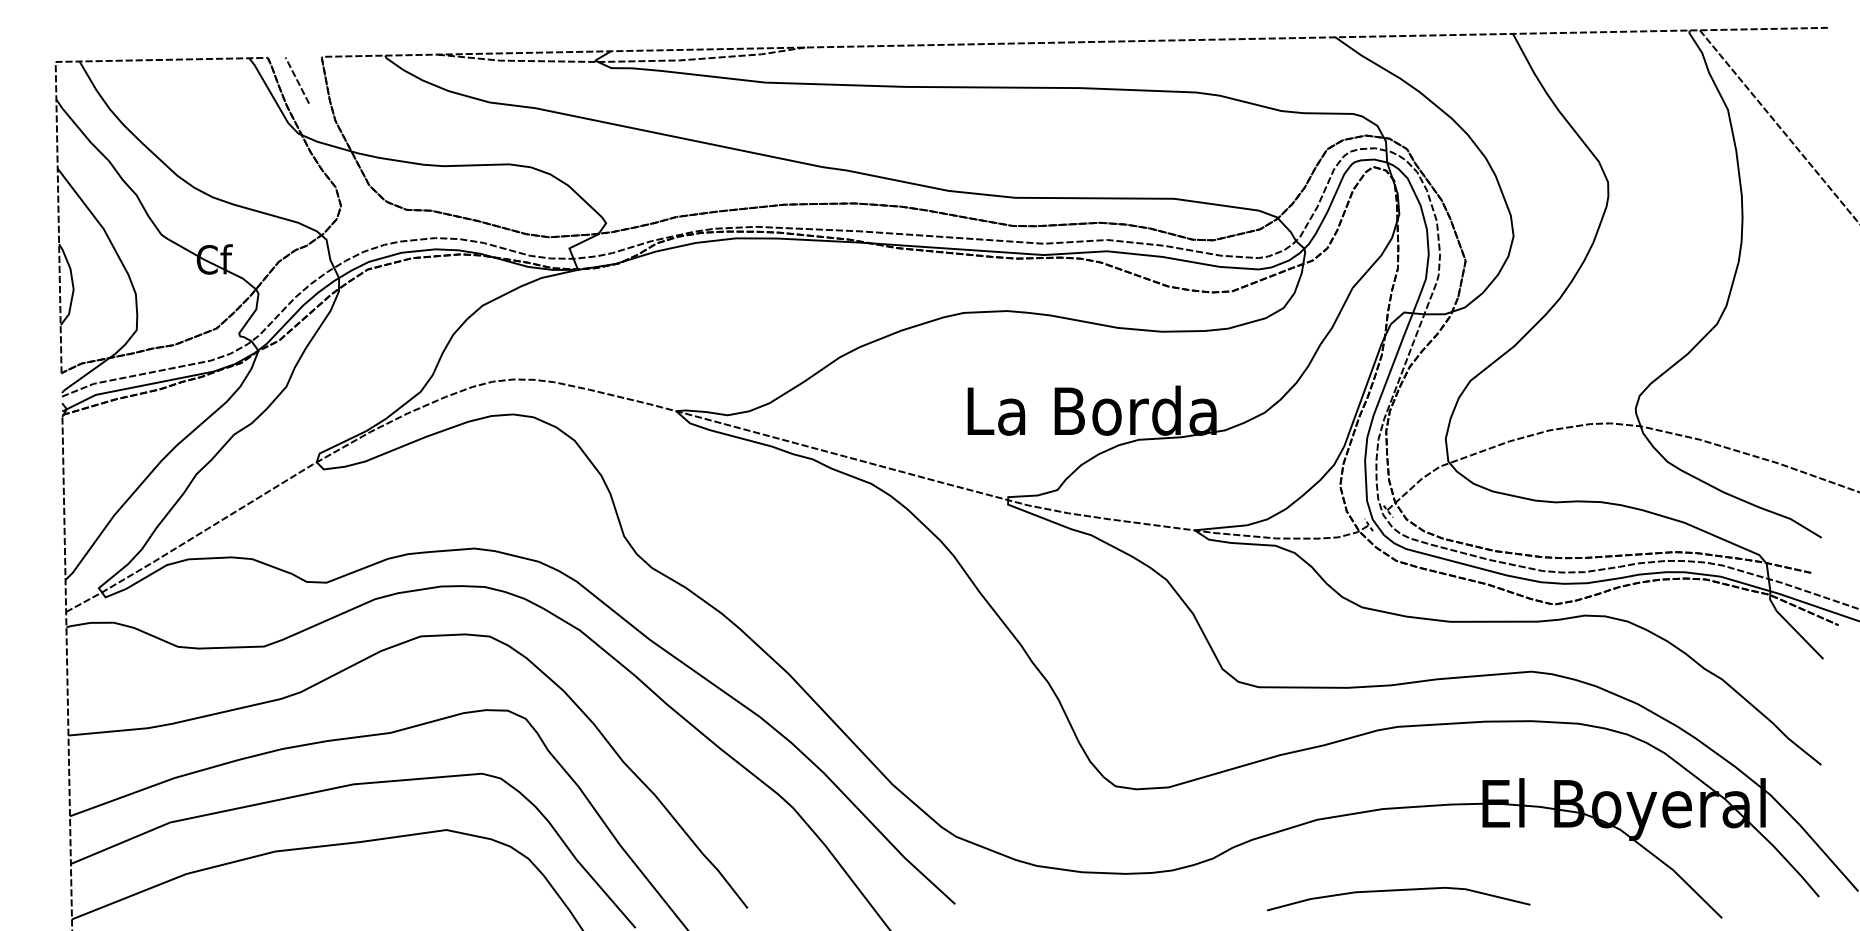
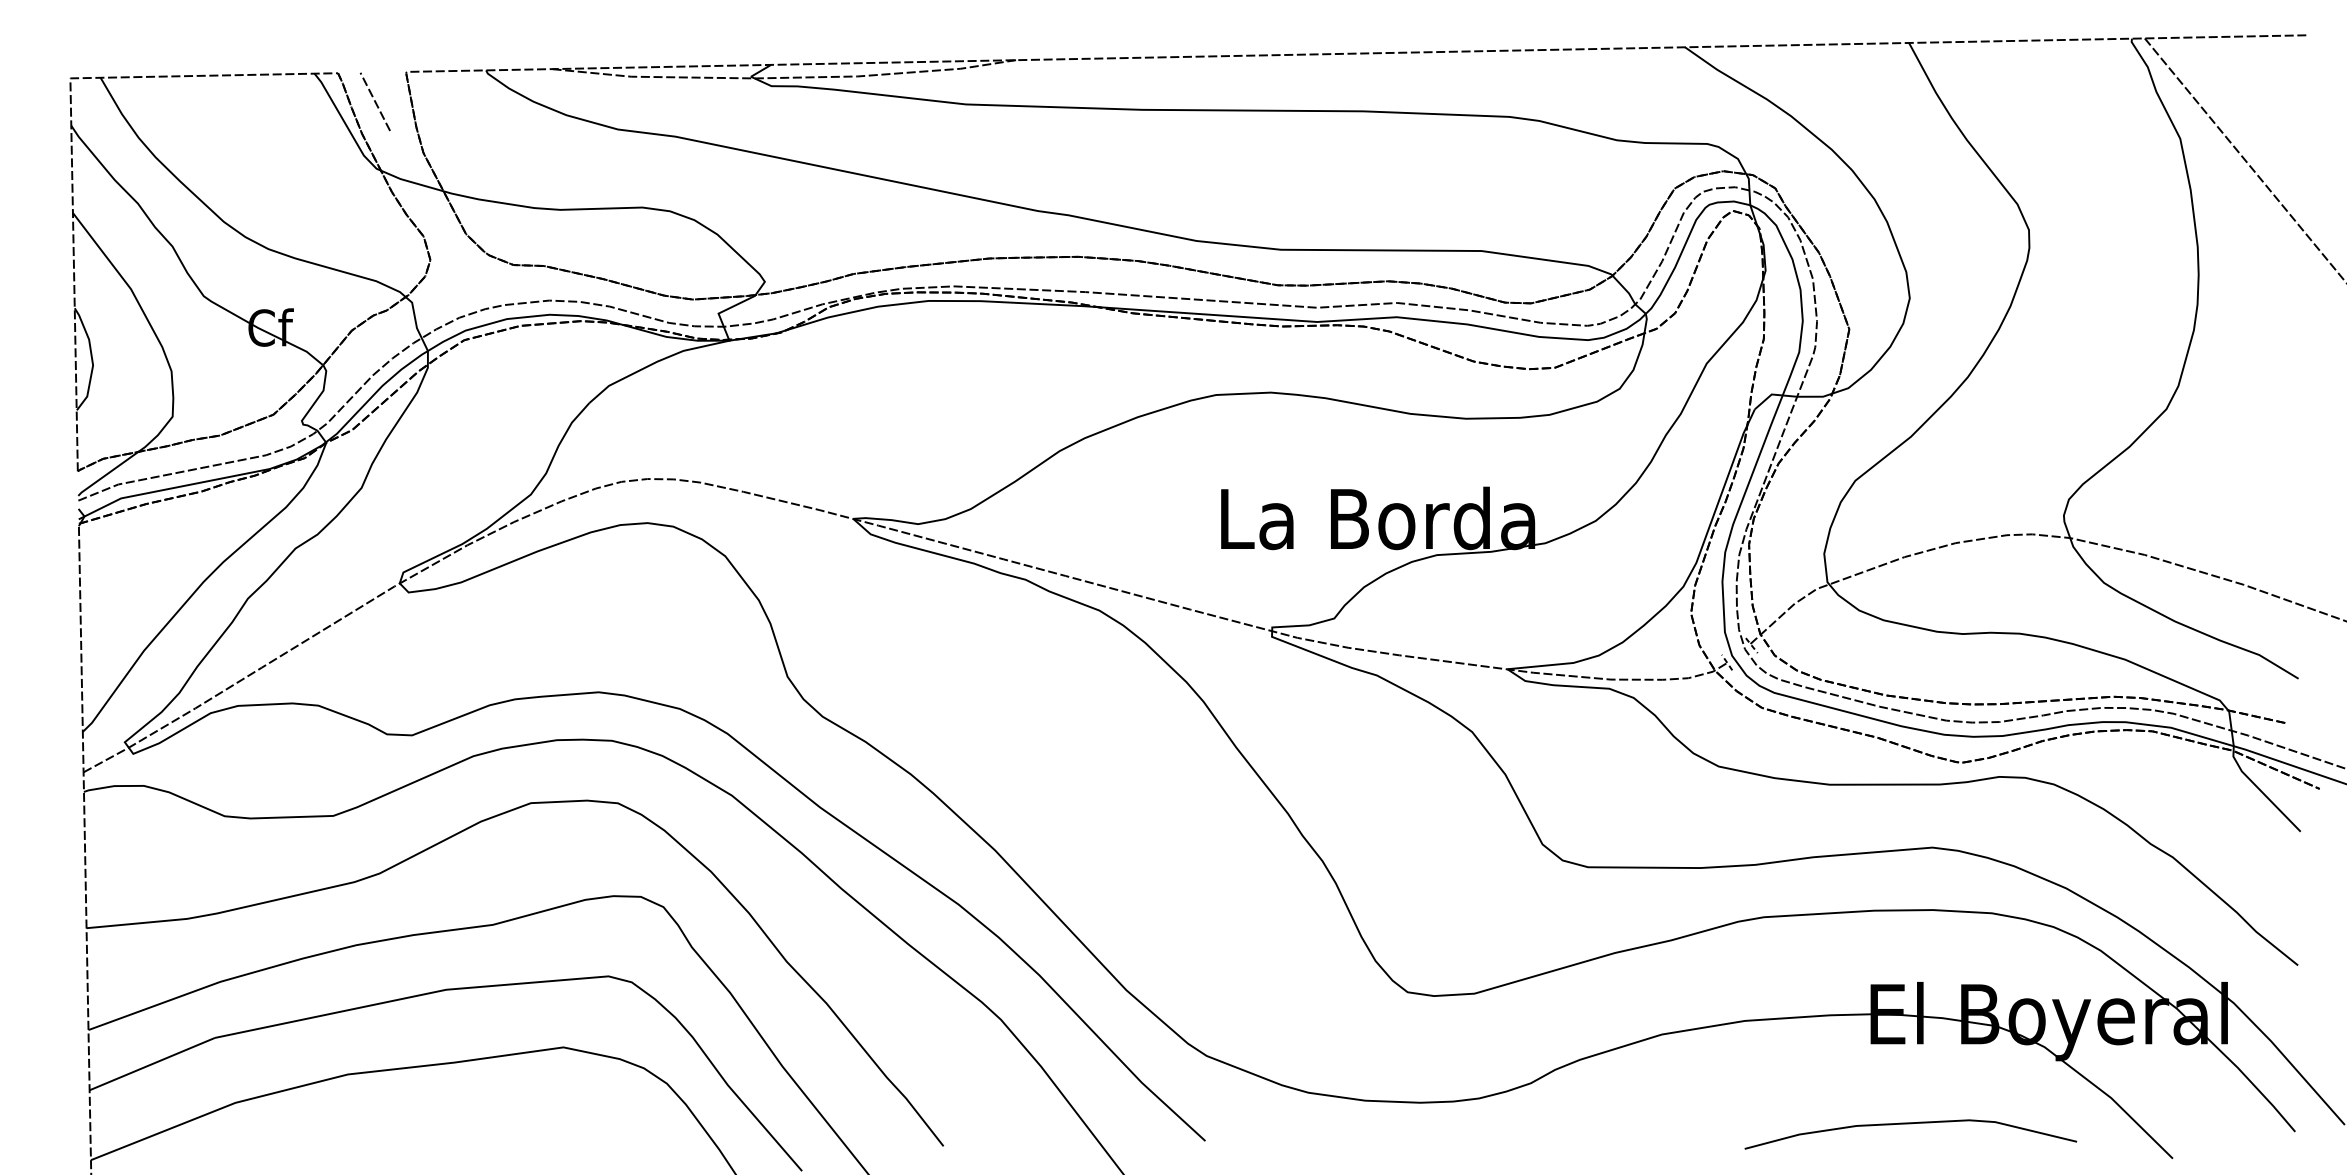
curve: (1398, 891) -> (1910, 1124), moved

